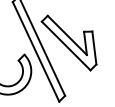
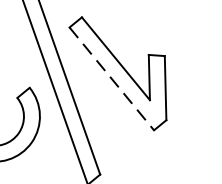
line: (66, 46) -> (112, 79), solid -> dashed

